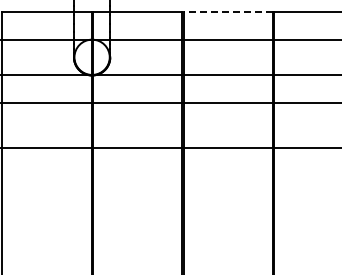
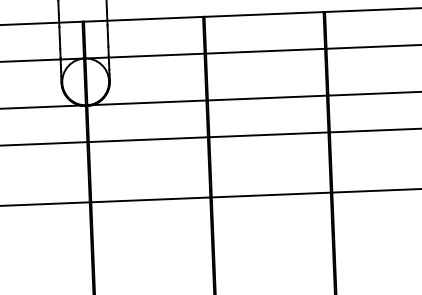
line: (228, 11) -> (264, 13), dashed -> solid

